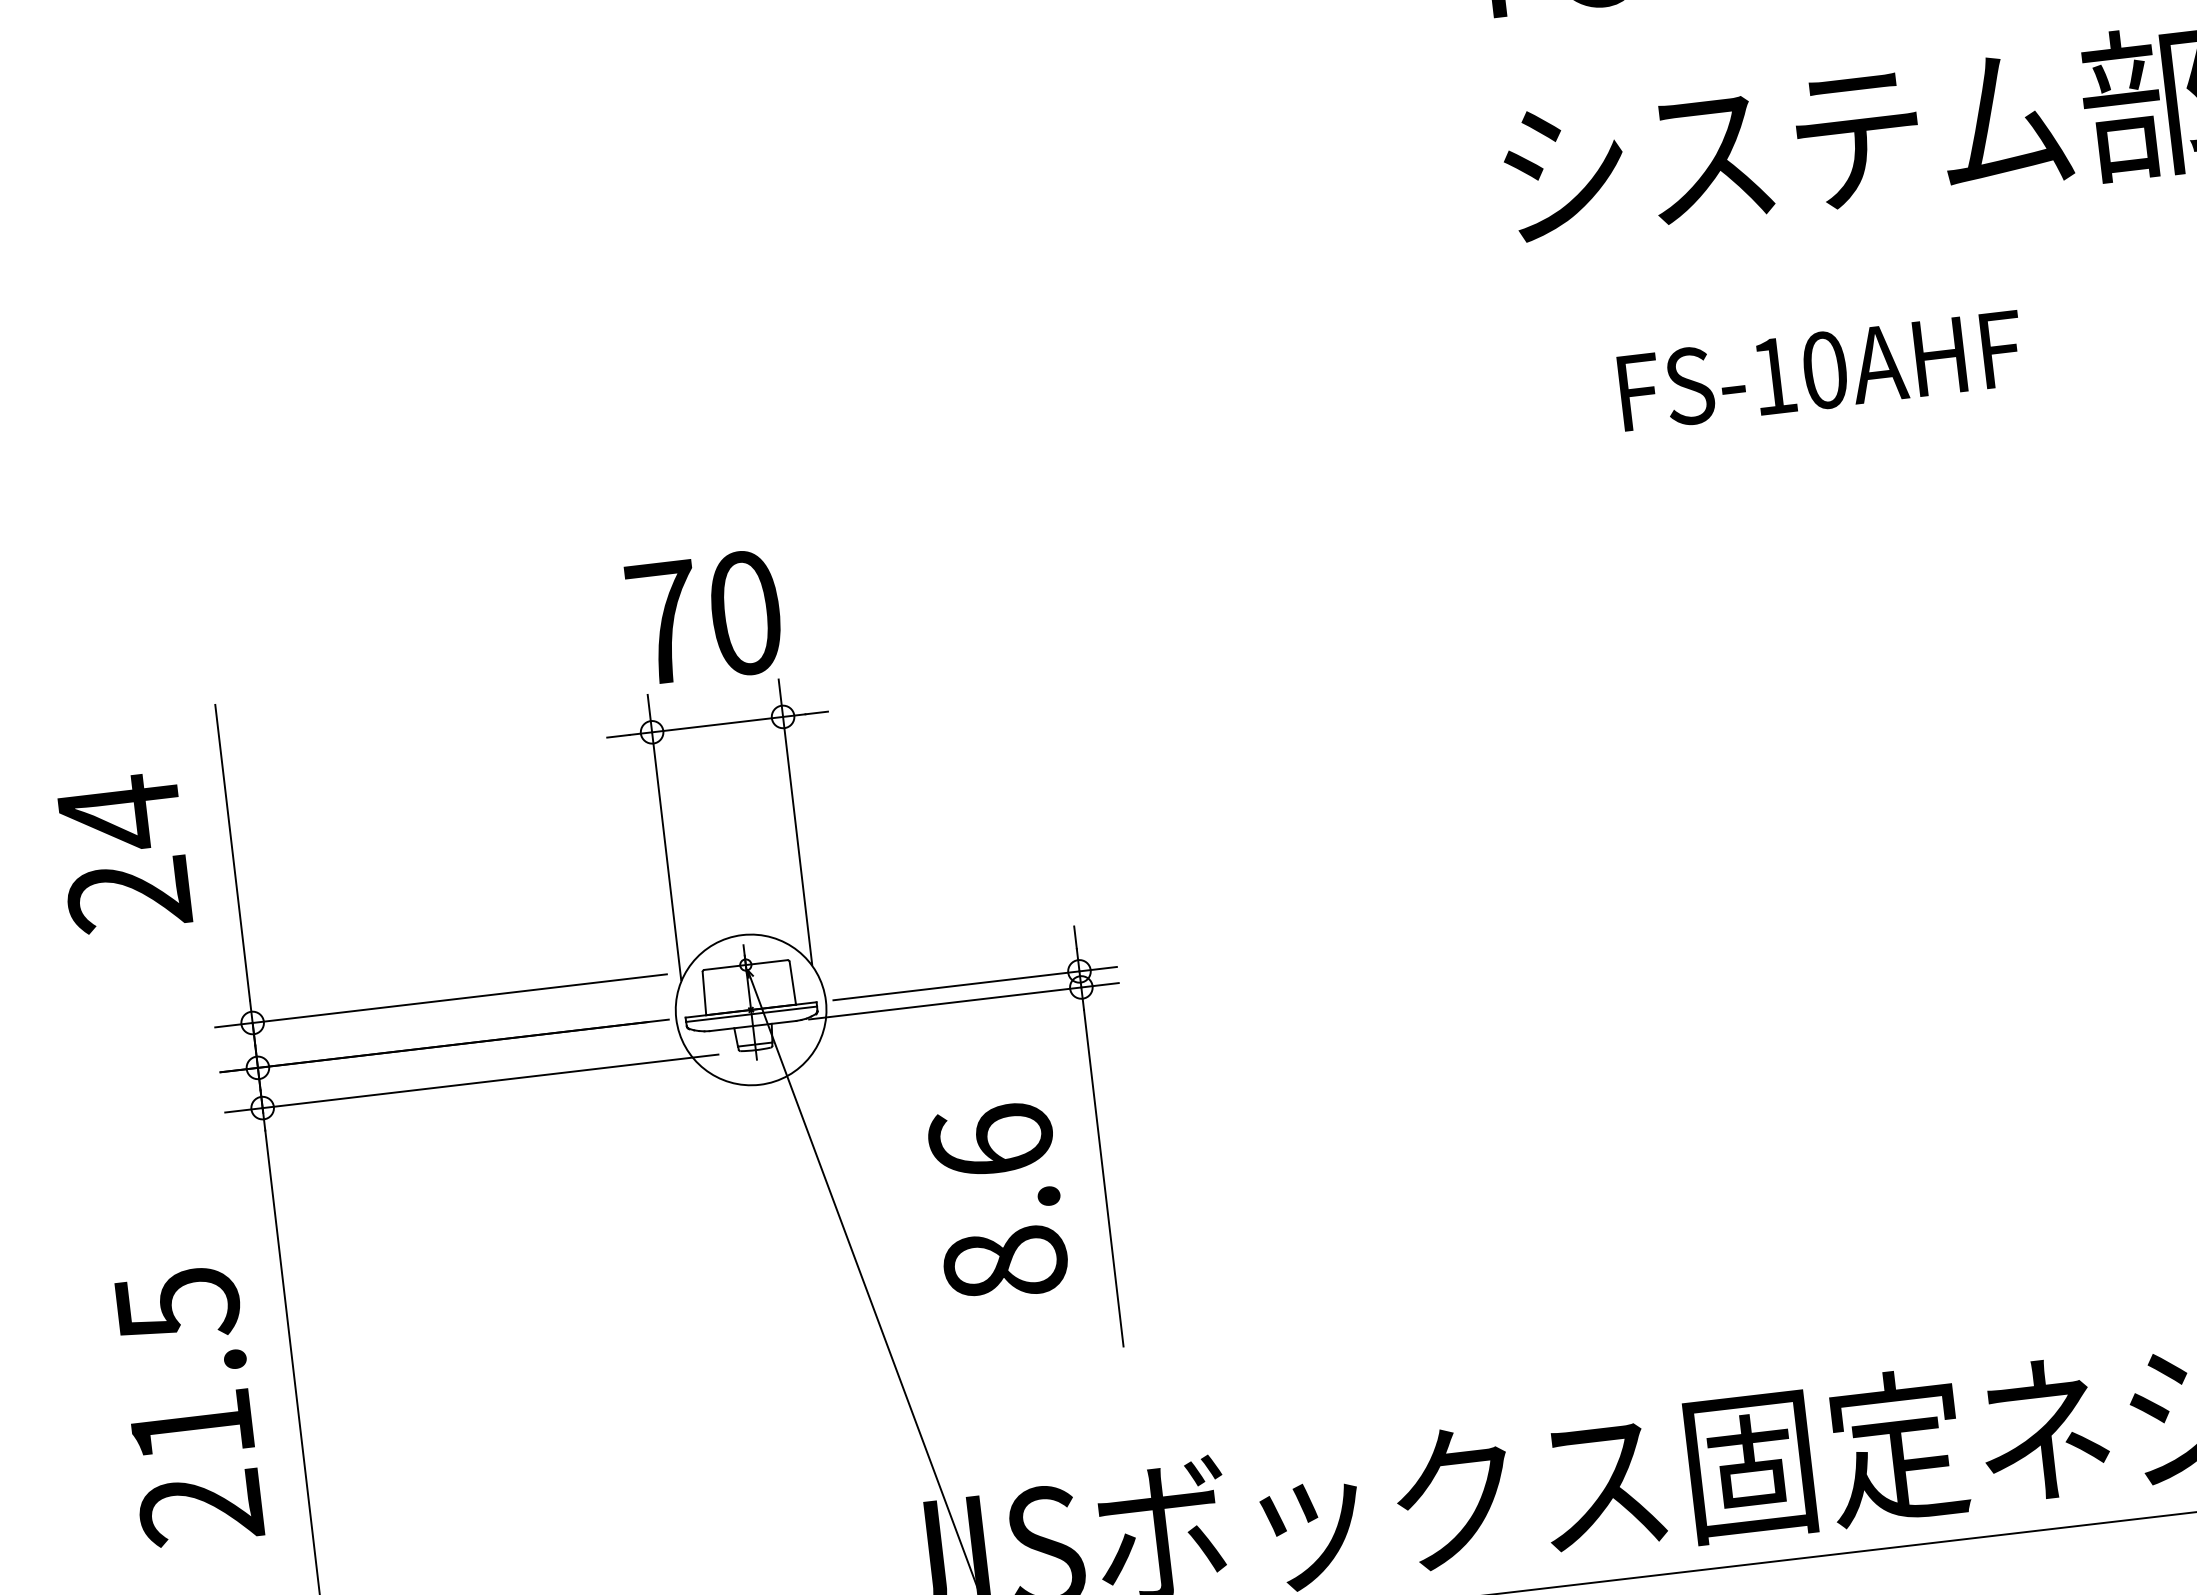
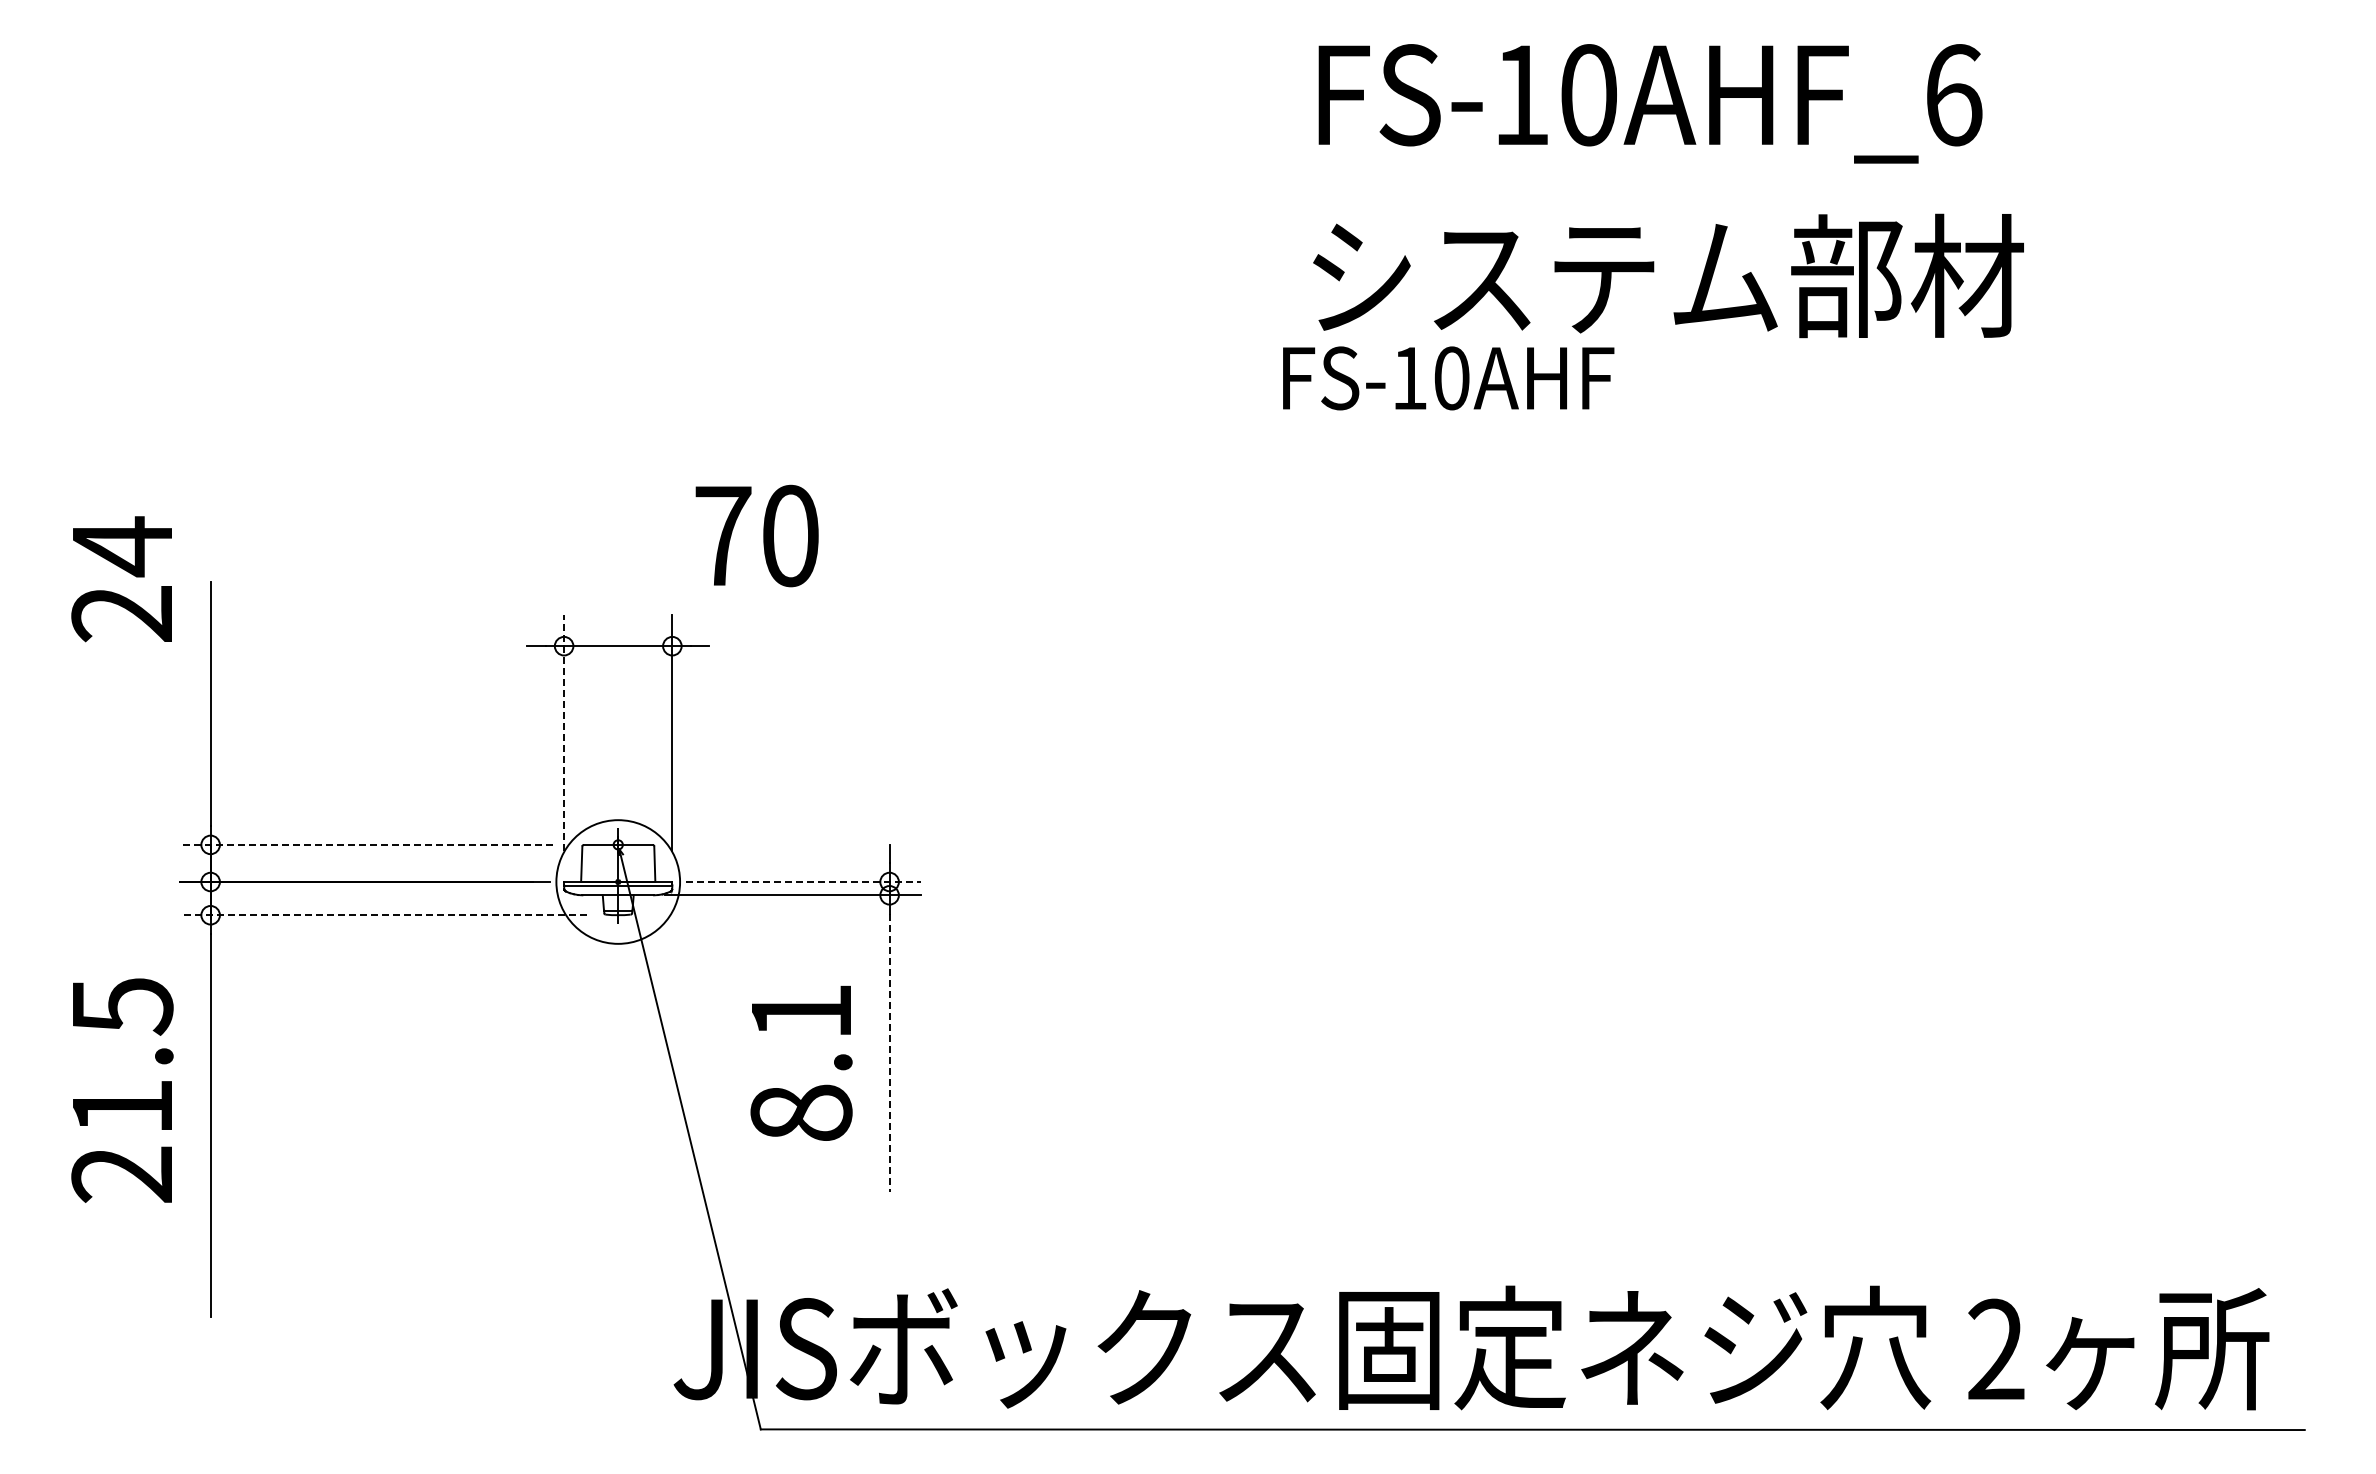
text: (1820, 370) -> (1448, 378), moved
text: (704, 617) -> (756, 535), moved
line: (664, 837) -> (564, 733), solid -> dashed
text: (123, 853) -> (121, 579), moved
line: (975, 984) -> (803, 882), solid -> dashed
line: (441, 1000) -> (366, 844), solid -> dashed
line: (471, 1083) -> (383, 915), solid -> dashed
text: (991, 1139) -> (801, 1010), 8.6 -> 8.1
line: (1103, 1178) -> (889, 1053), solid -> dashed
text: (189, 1406) -> (122, 1090), moved

